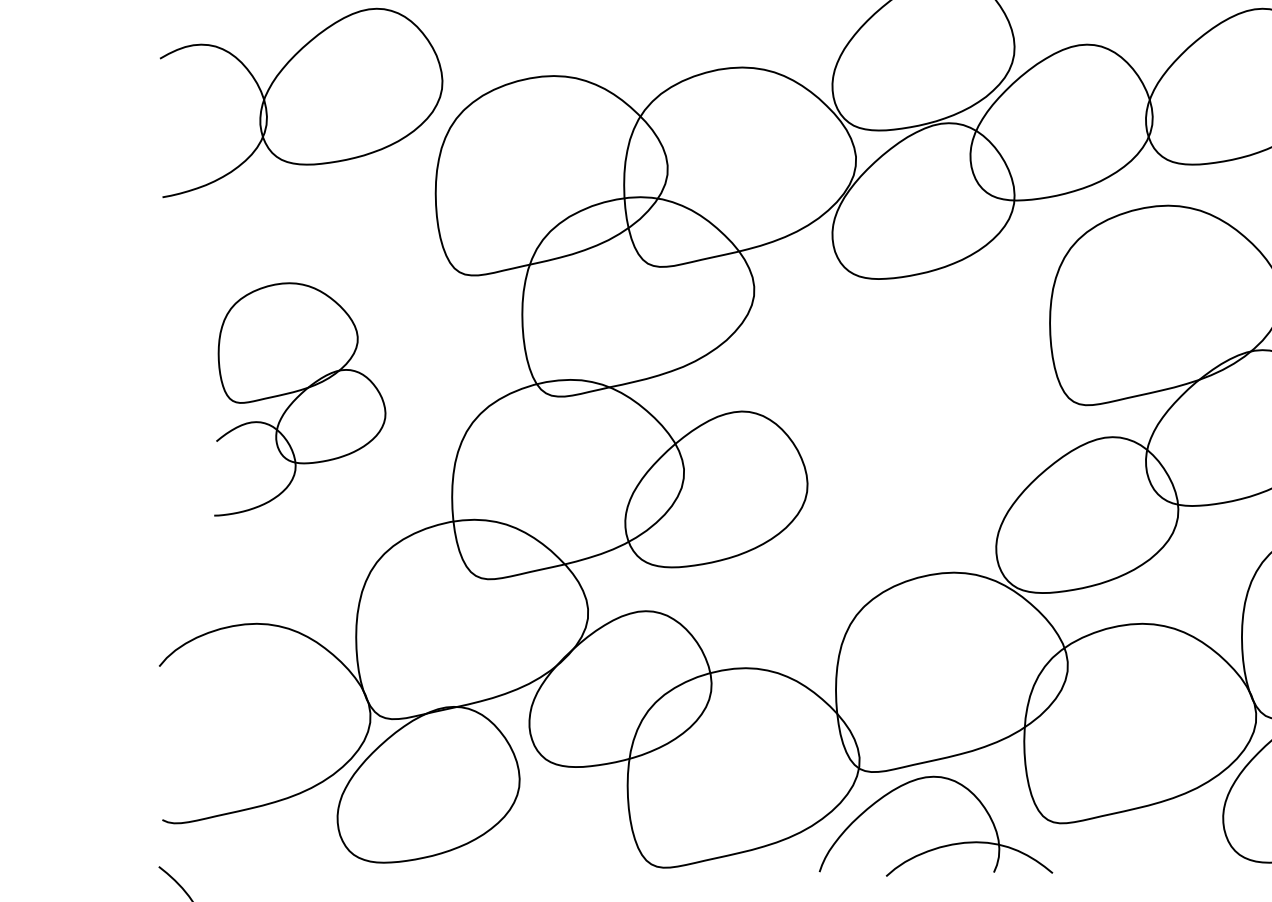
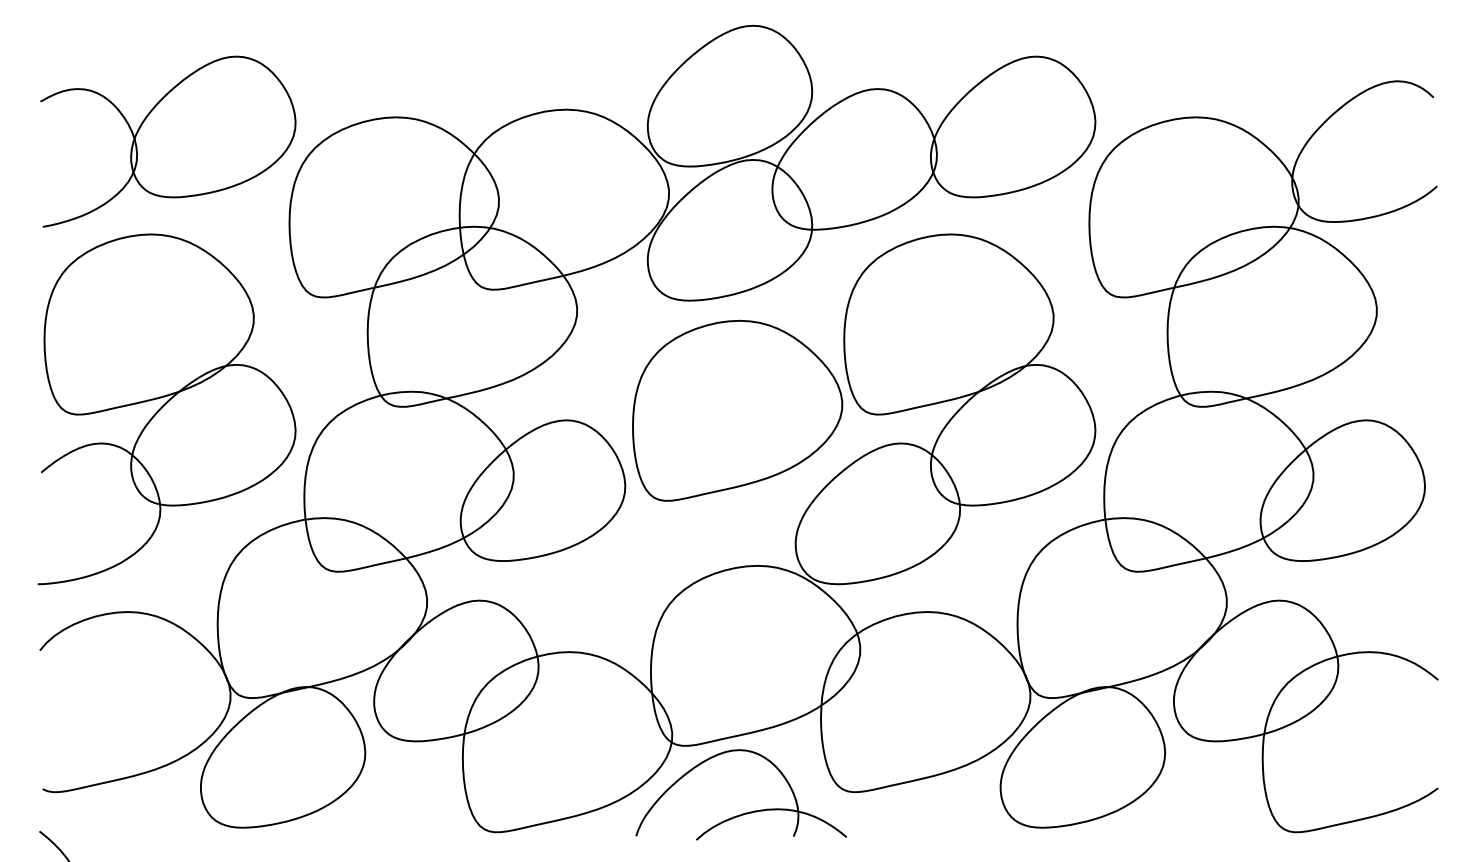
part: (299, 399) -> (166, 409), size x1.67
part: (931, 400) -> (737, 410), added

